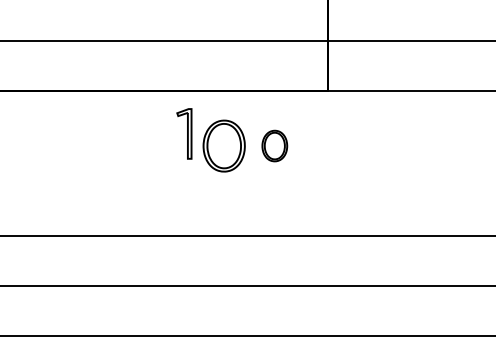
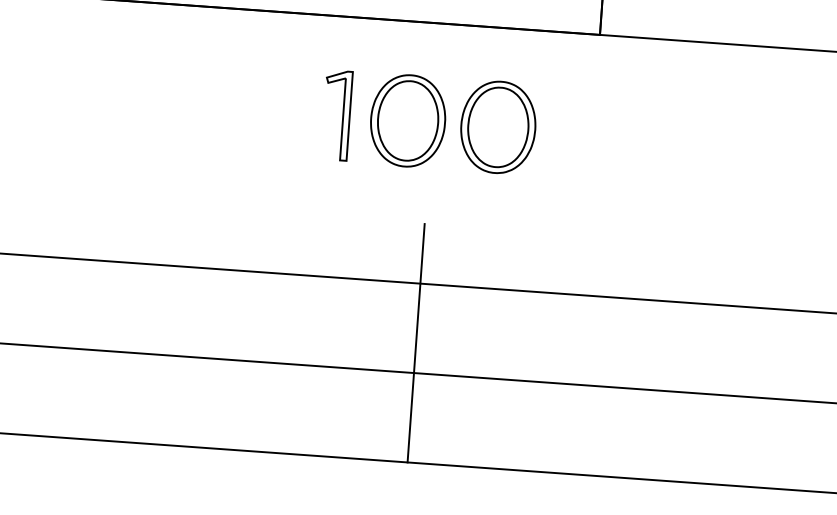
part: (184, 133) -> (337, 114), moved
part: (274, 145) -> (498, 126), size x1.67
line: (237, 269) -> (416, 343), added

